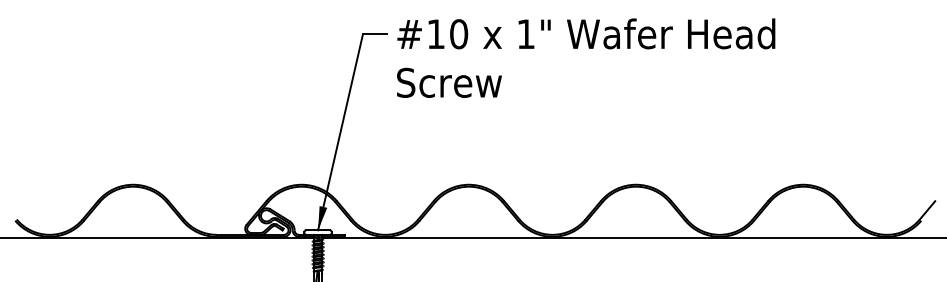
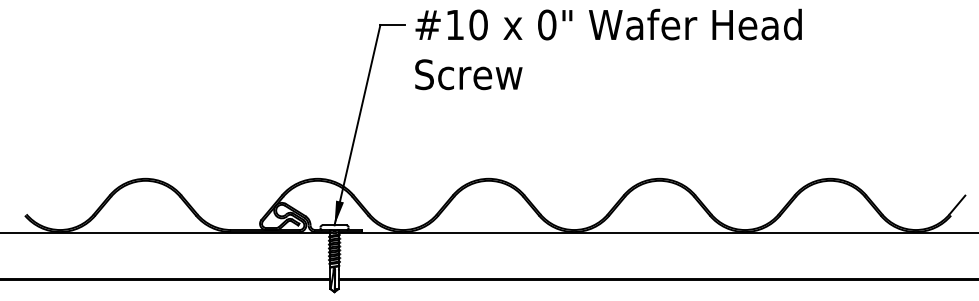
text: (526, 33) -> (547, 24), 1" -> 0"

